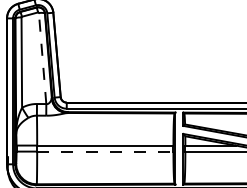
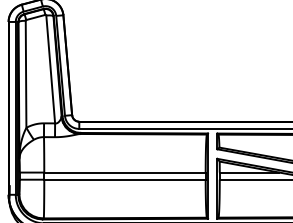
line: (42, 57) -> (50, 68), dashed -> solid
line: (104, 151) -> (124, 179), dashed -> solid

